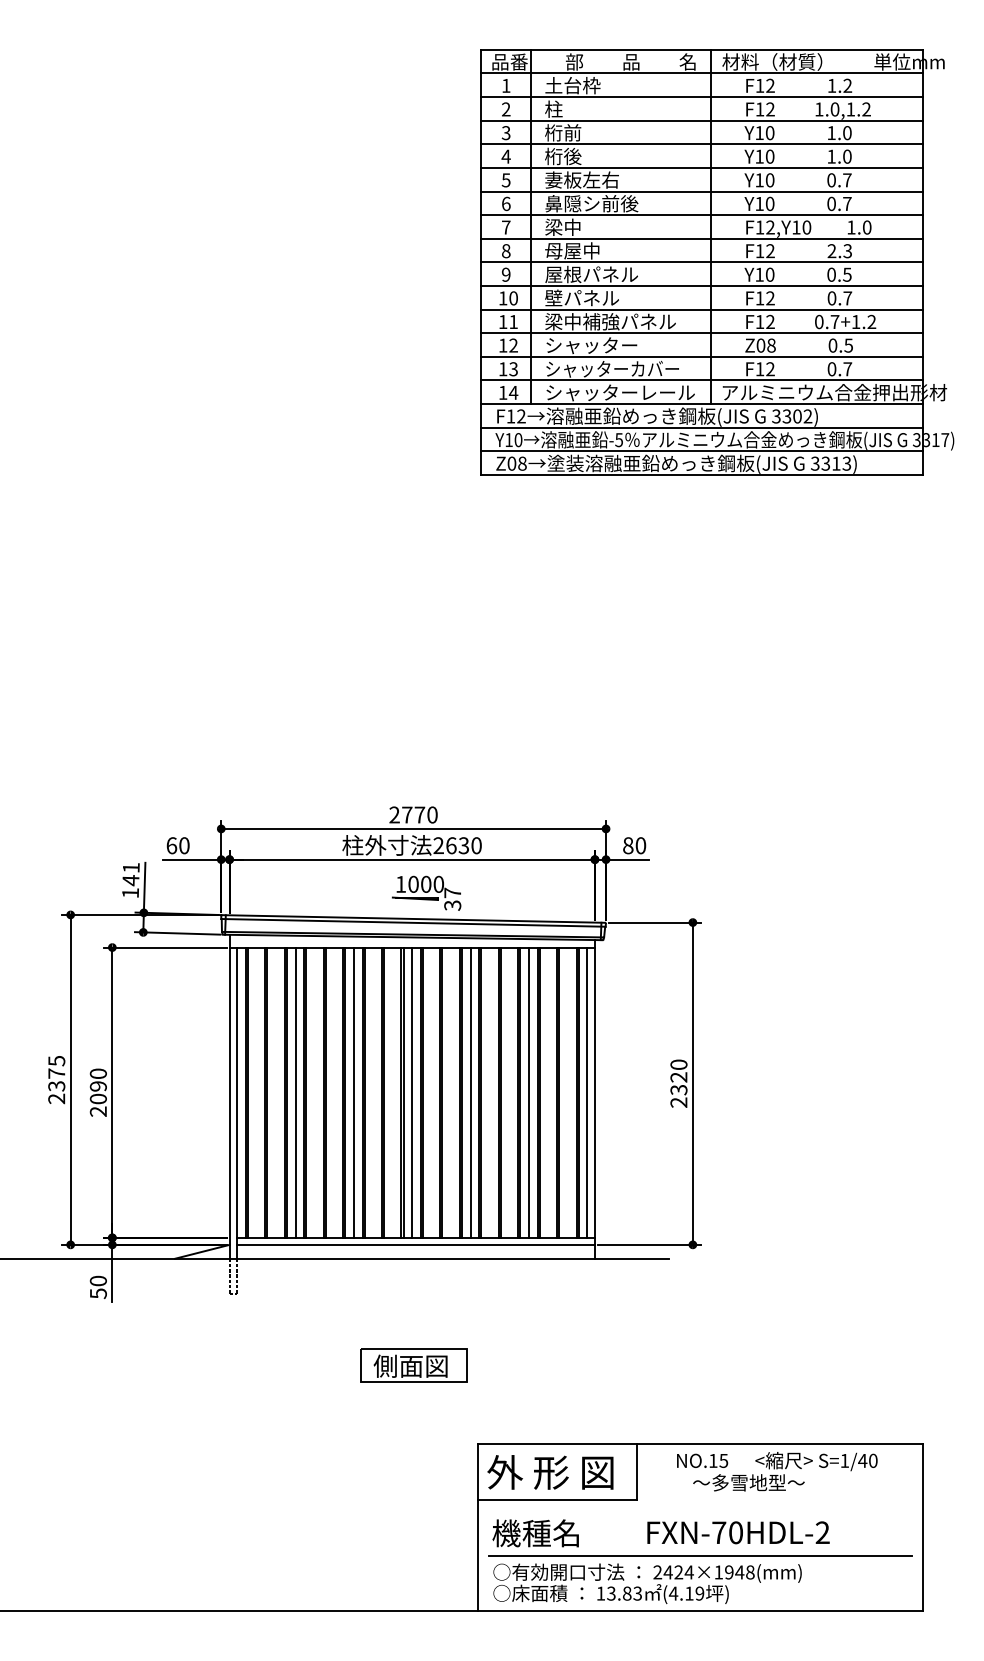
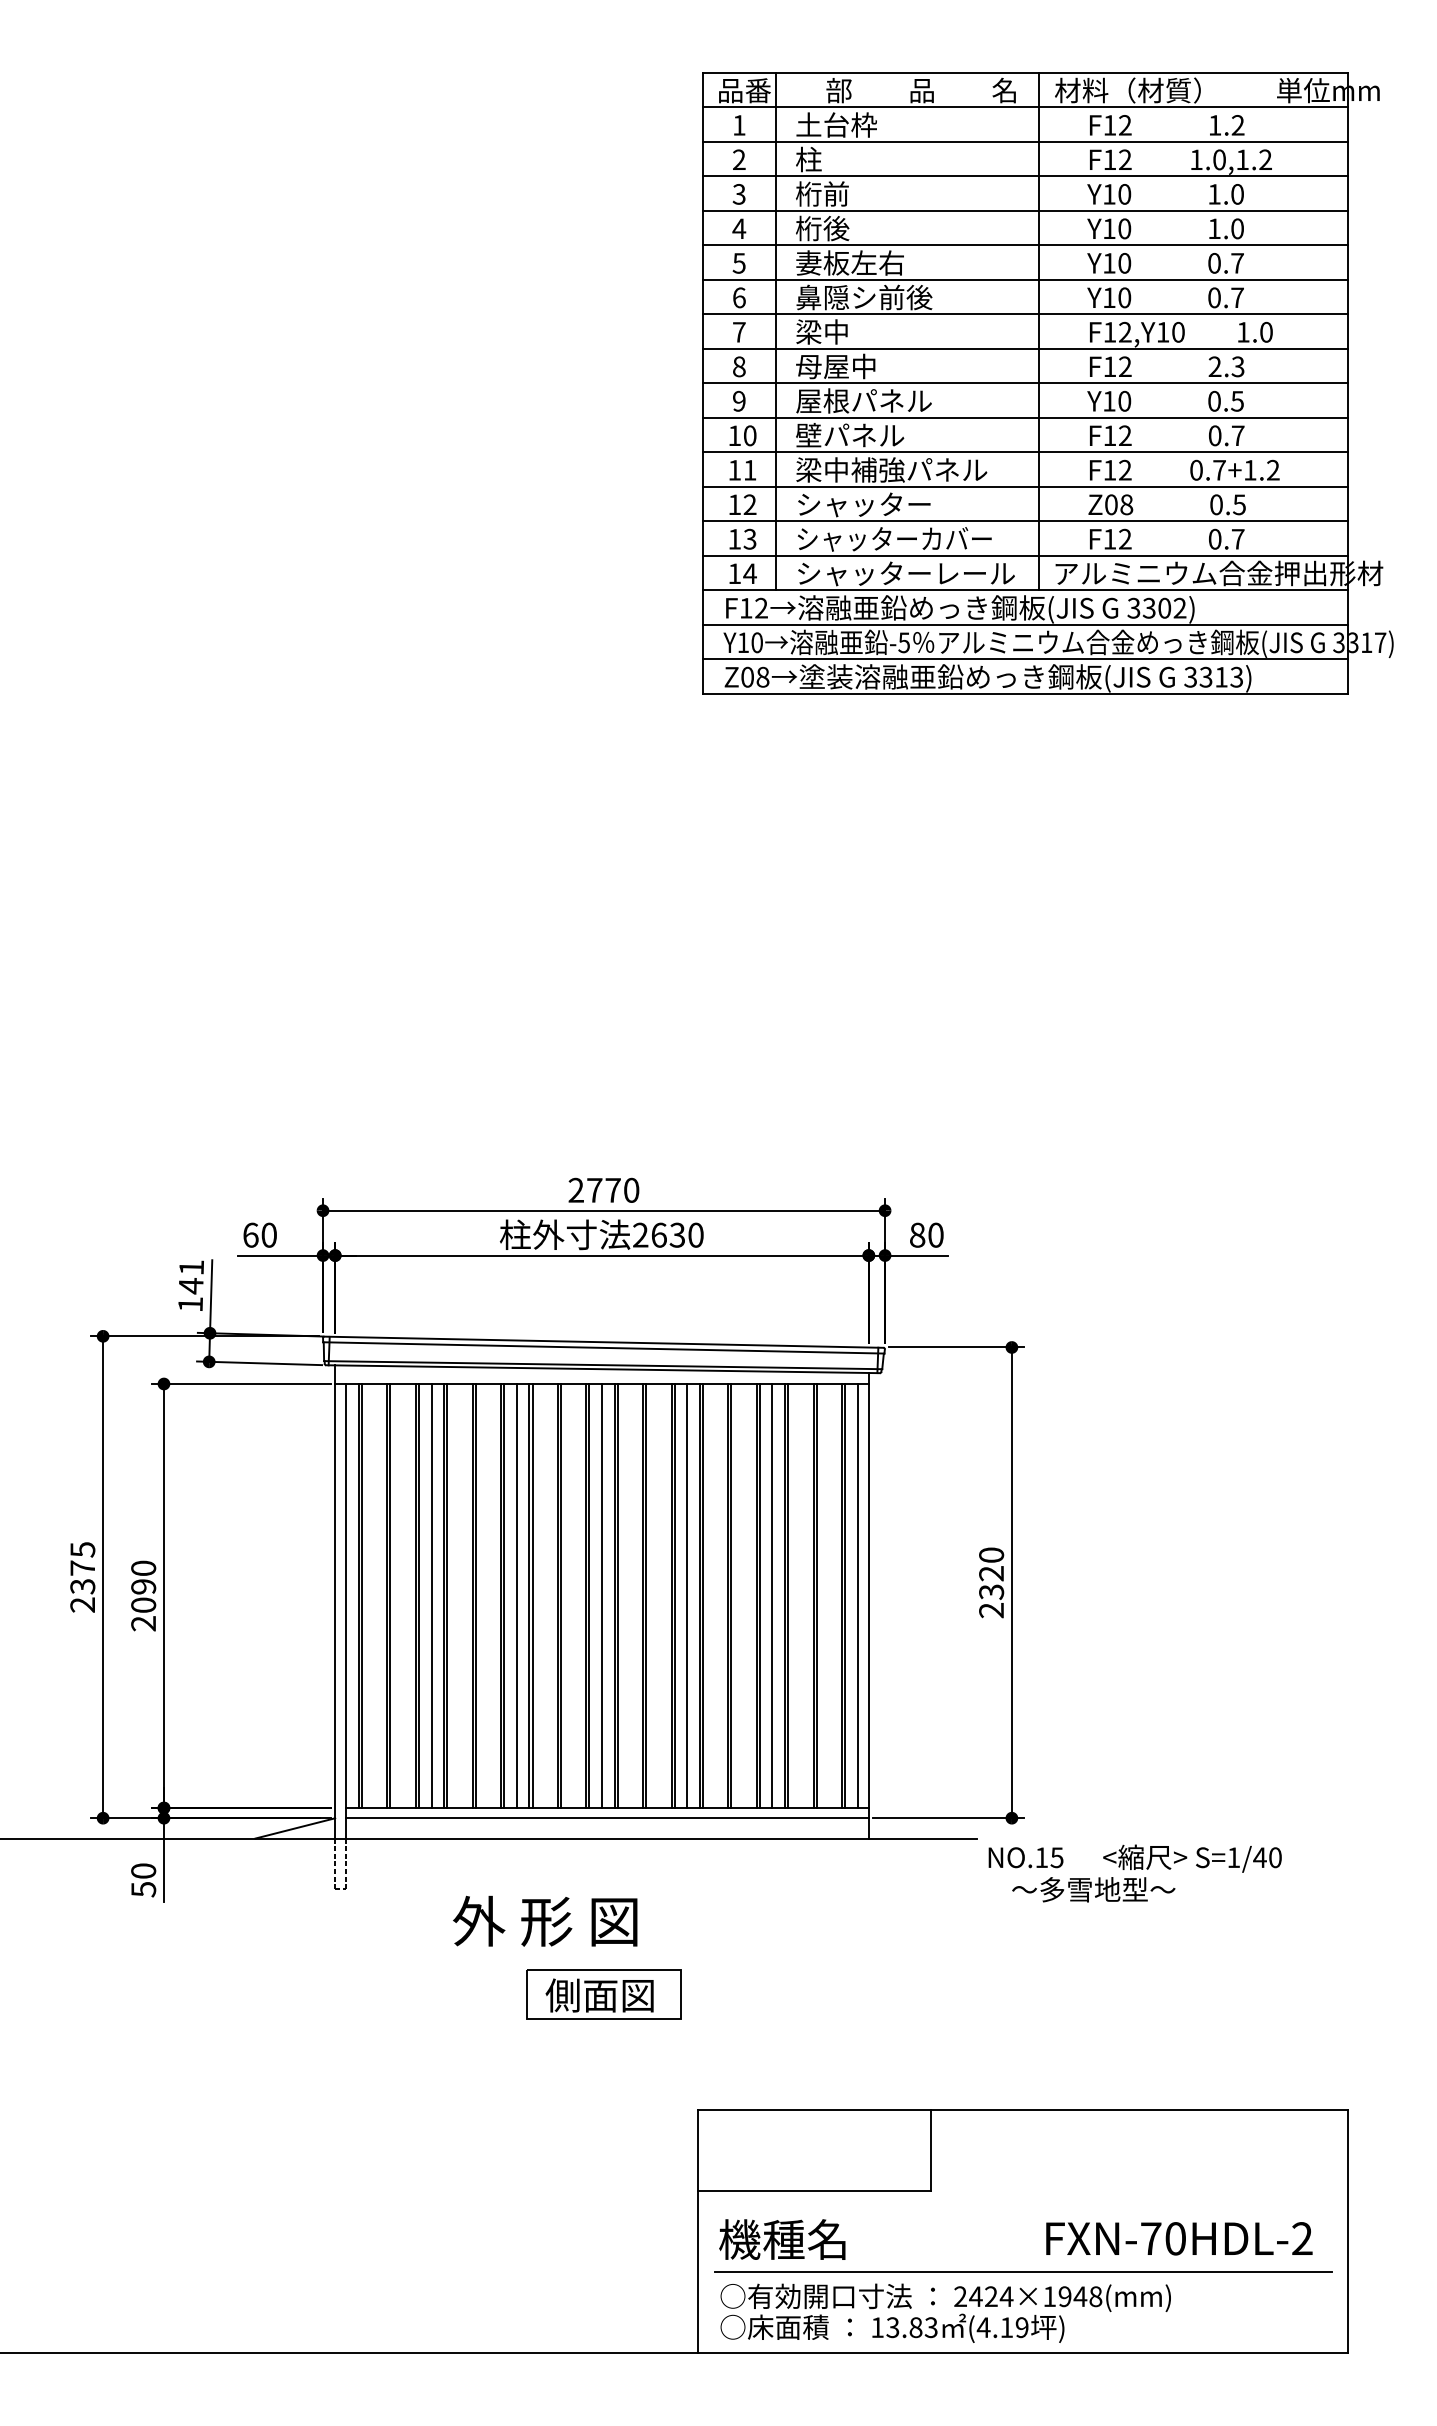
part: (426, 892) -> (622, 1303), removed
text: (777, 1471) -> (1135, 1873), moved
text: (550, 1472) -> (545, 1921), moved
text: (738, 1532) -> (1179, 2238), moved

